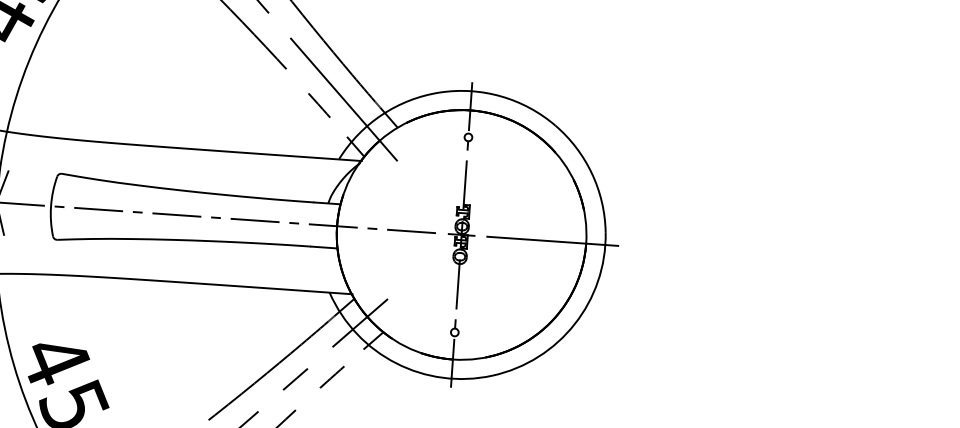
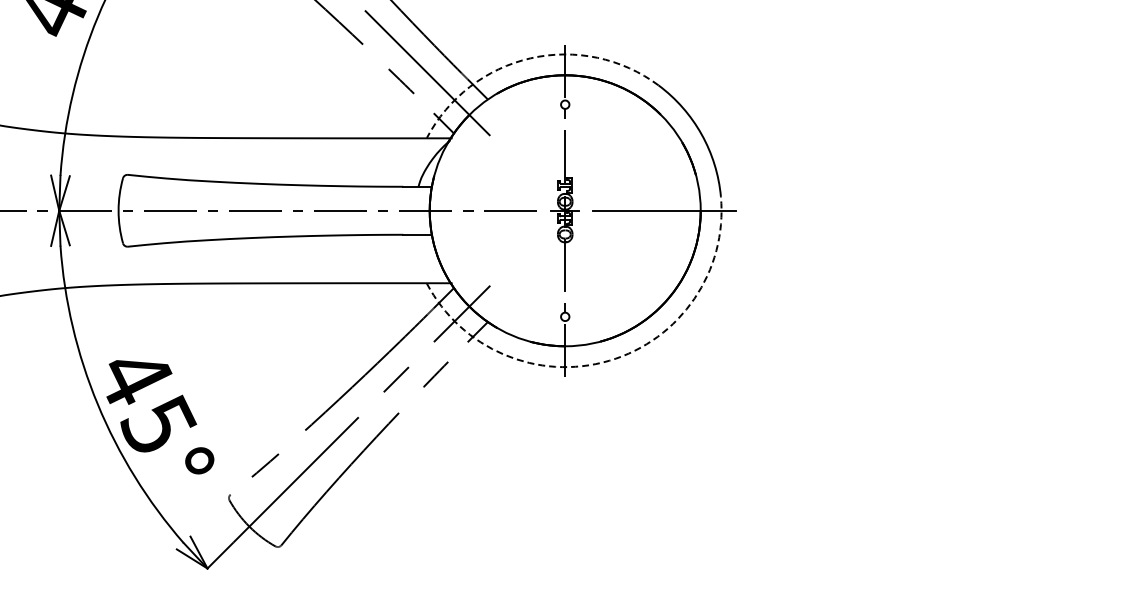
arc: (439, 92) -> (530, 58), solid -> dashed
arc: (492, 375) -> (609, 360), solid -> dashed

